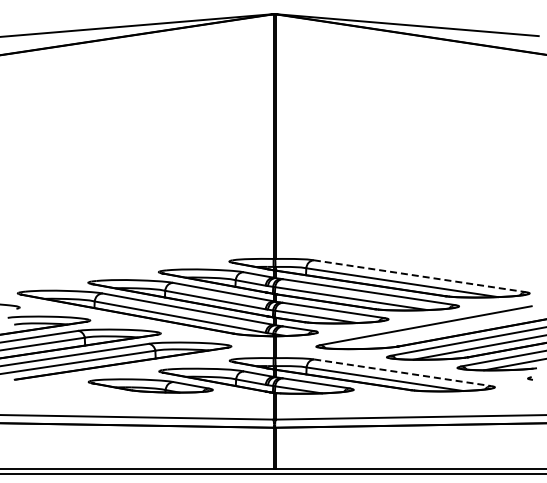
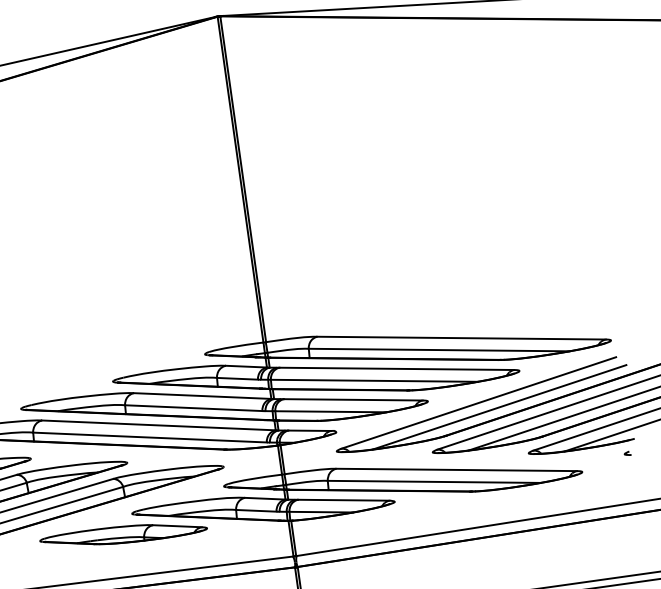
line: (420, 276) -> (462, 338), dashed -> solid
line: (440, 331) -> (499, 407), added
line: (403, 372) -> (457, 469), dashed -> solid

